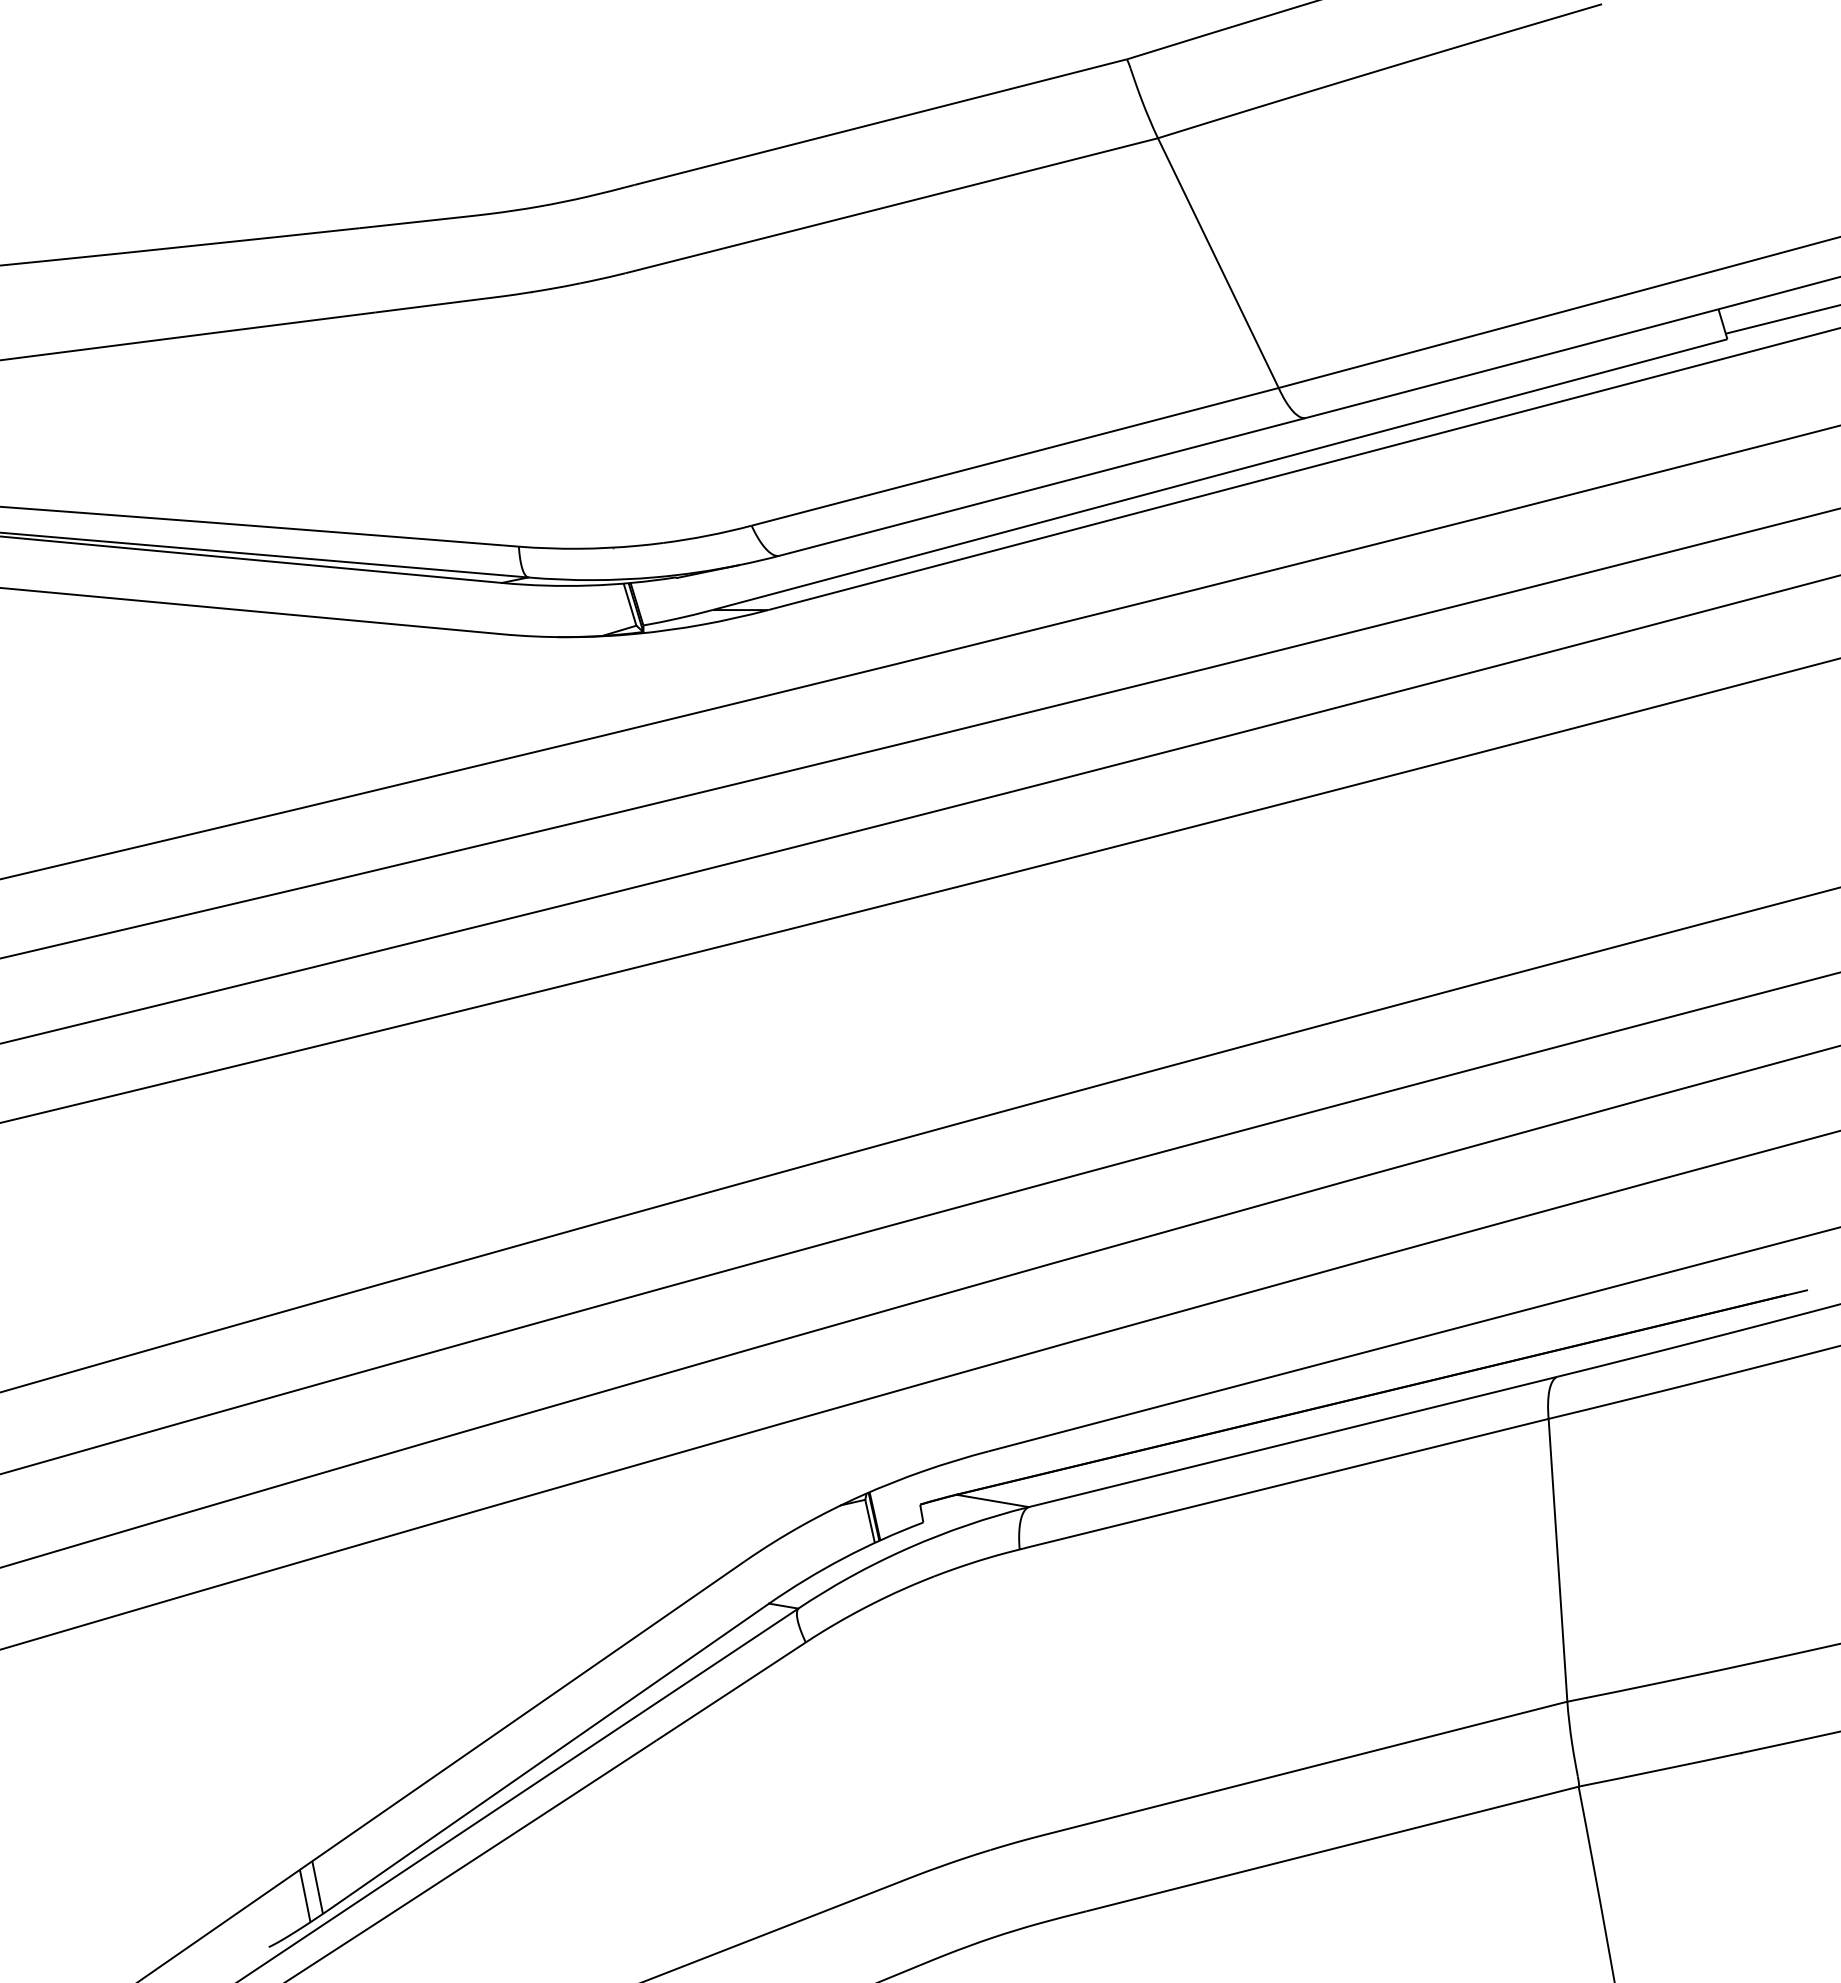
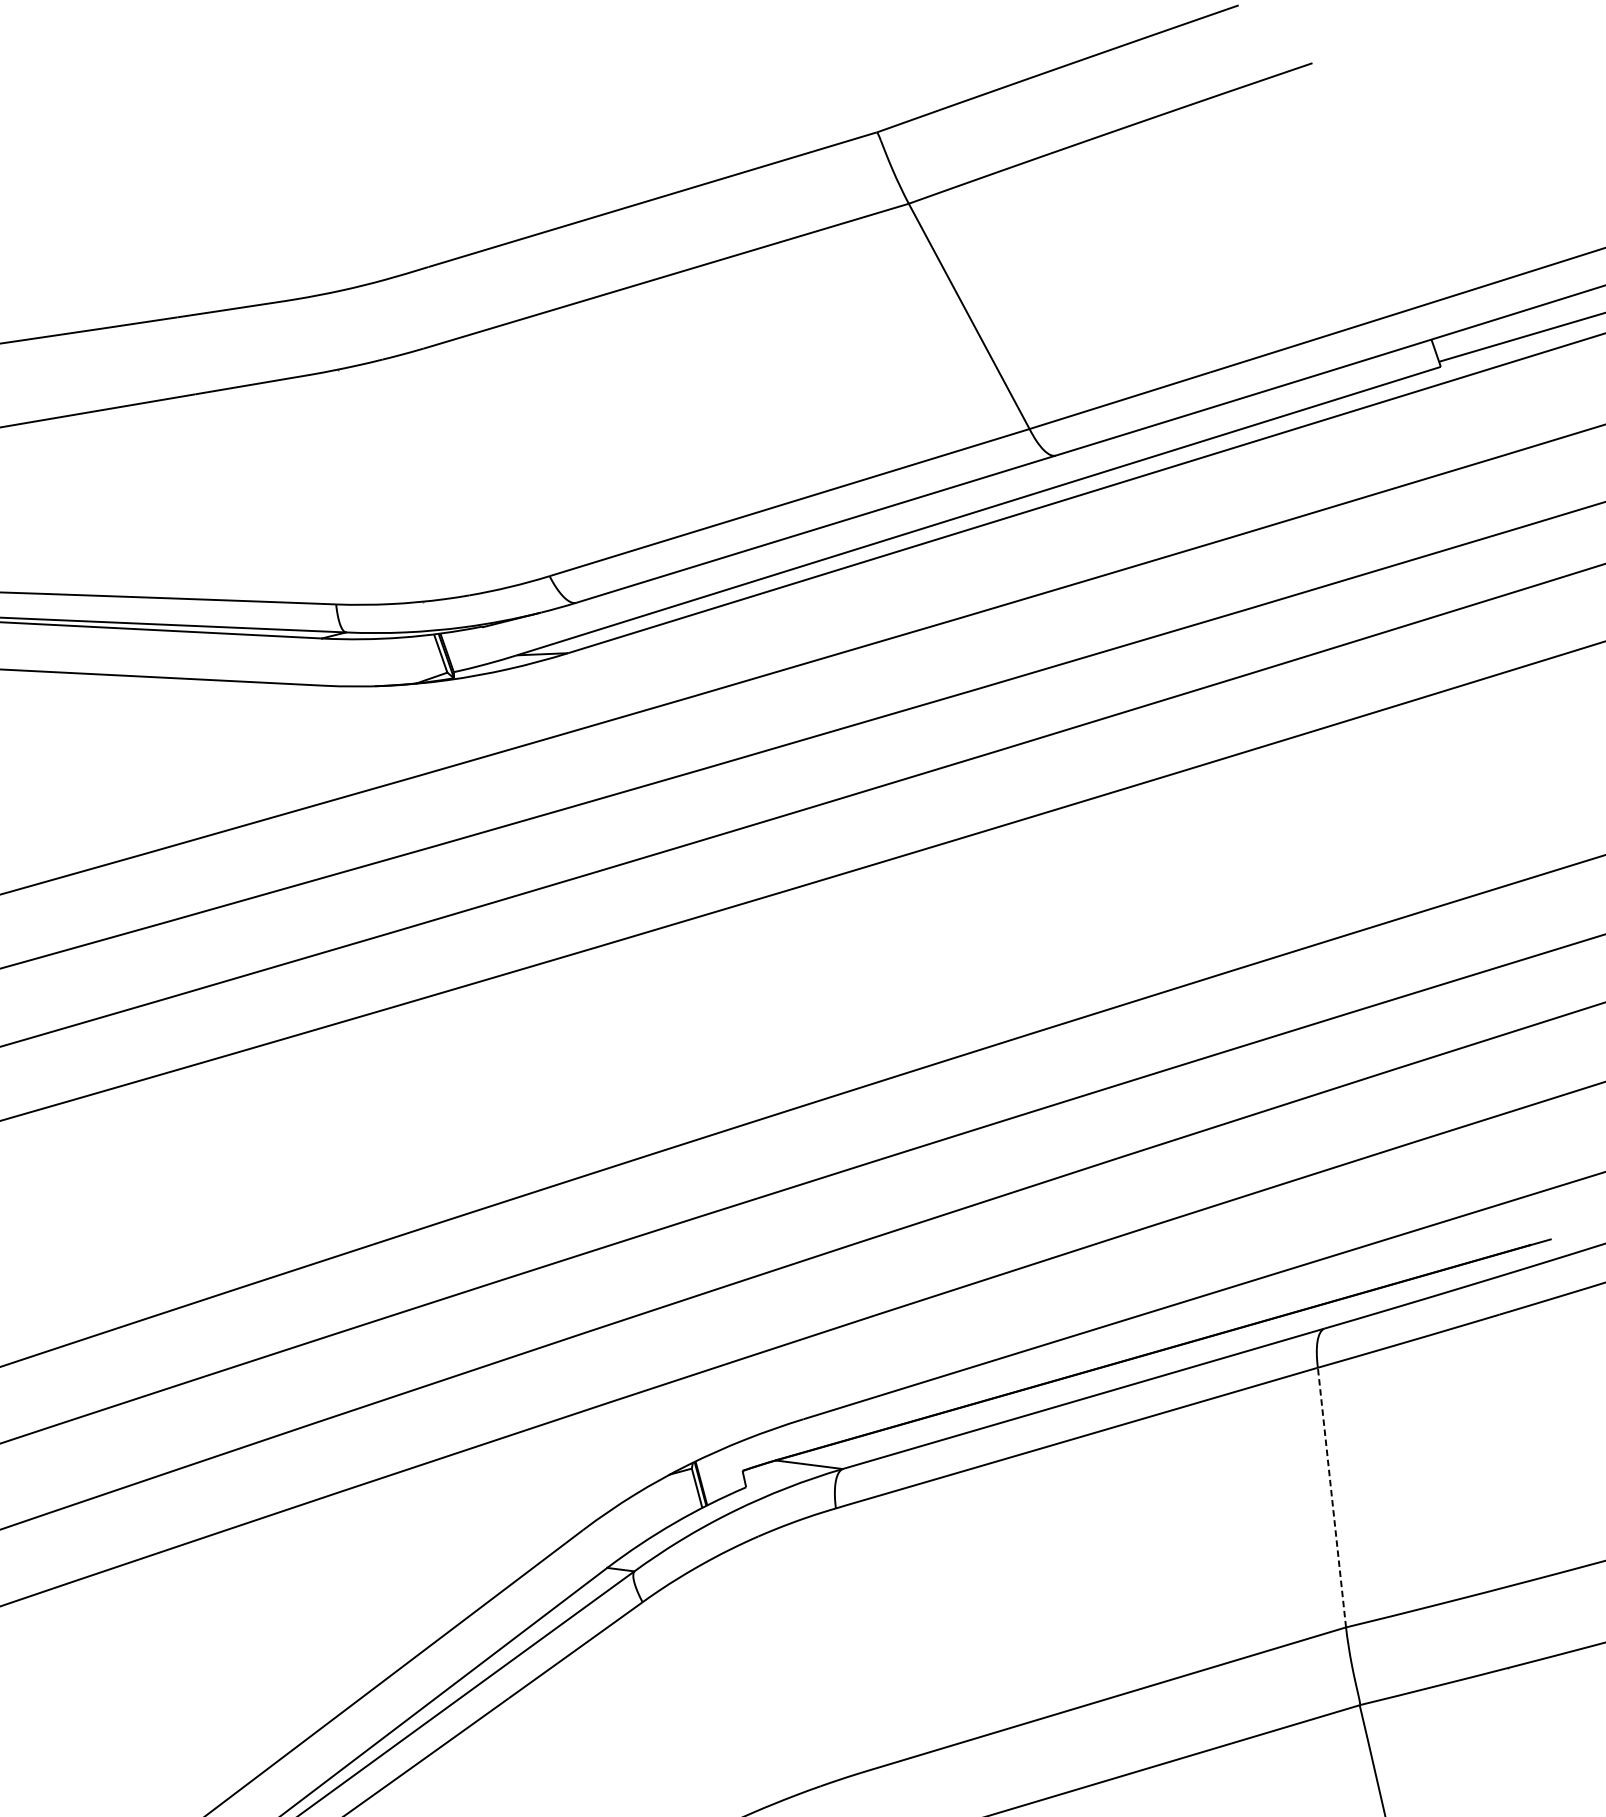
line: (1558, 1560) -> (1332, 1497), solid -> dashed

